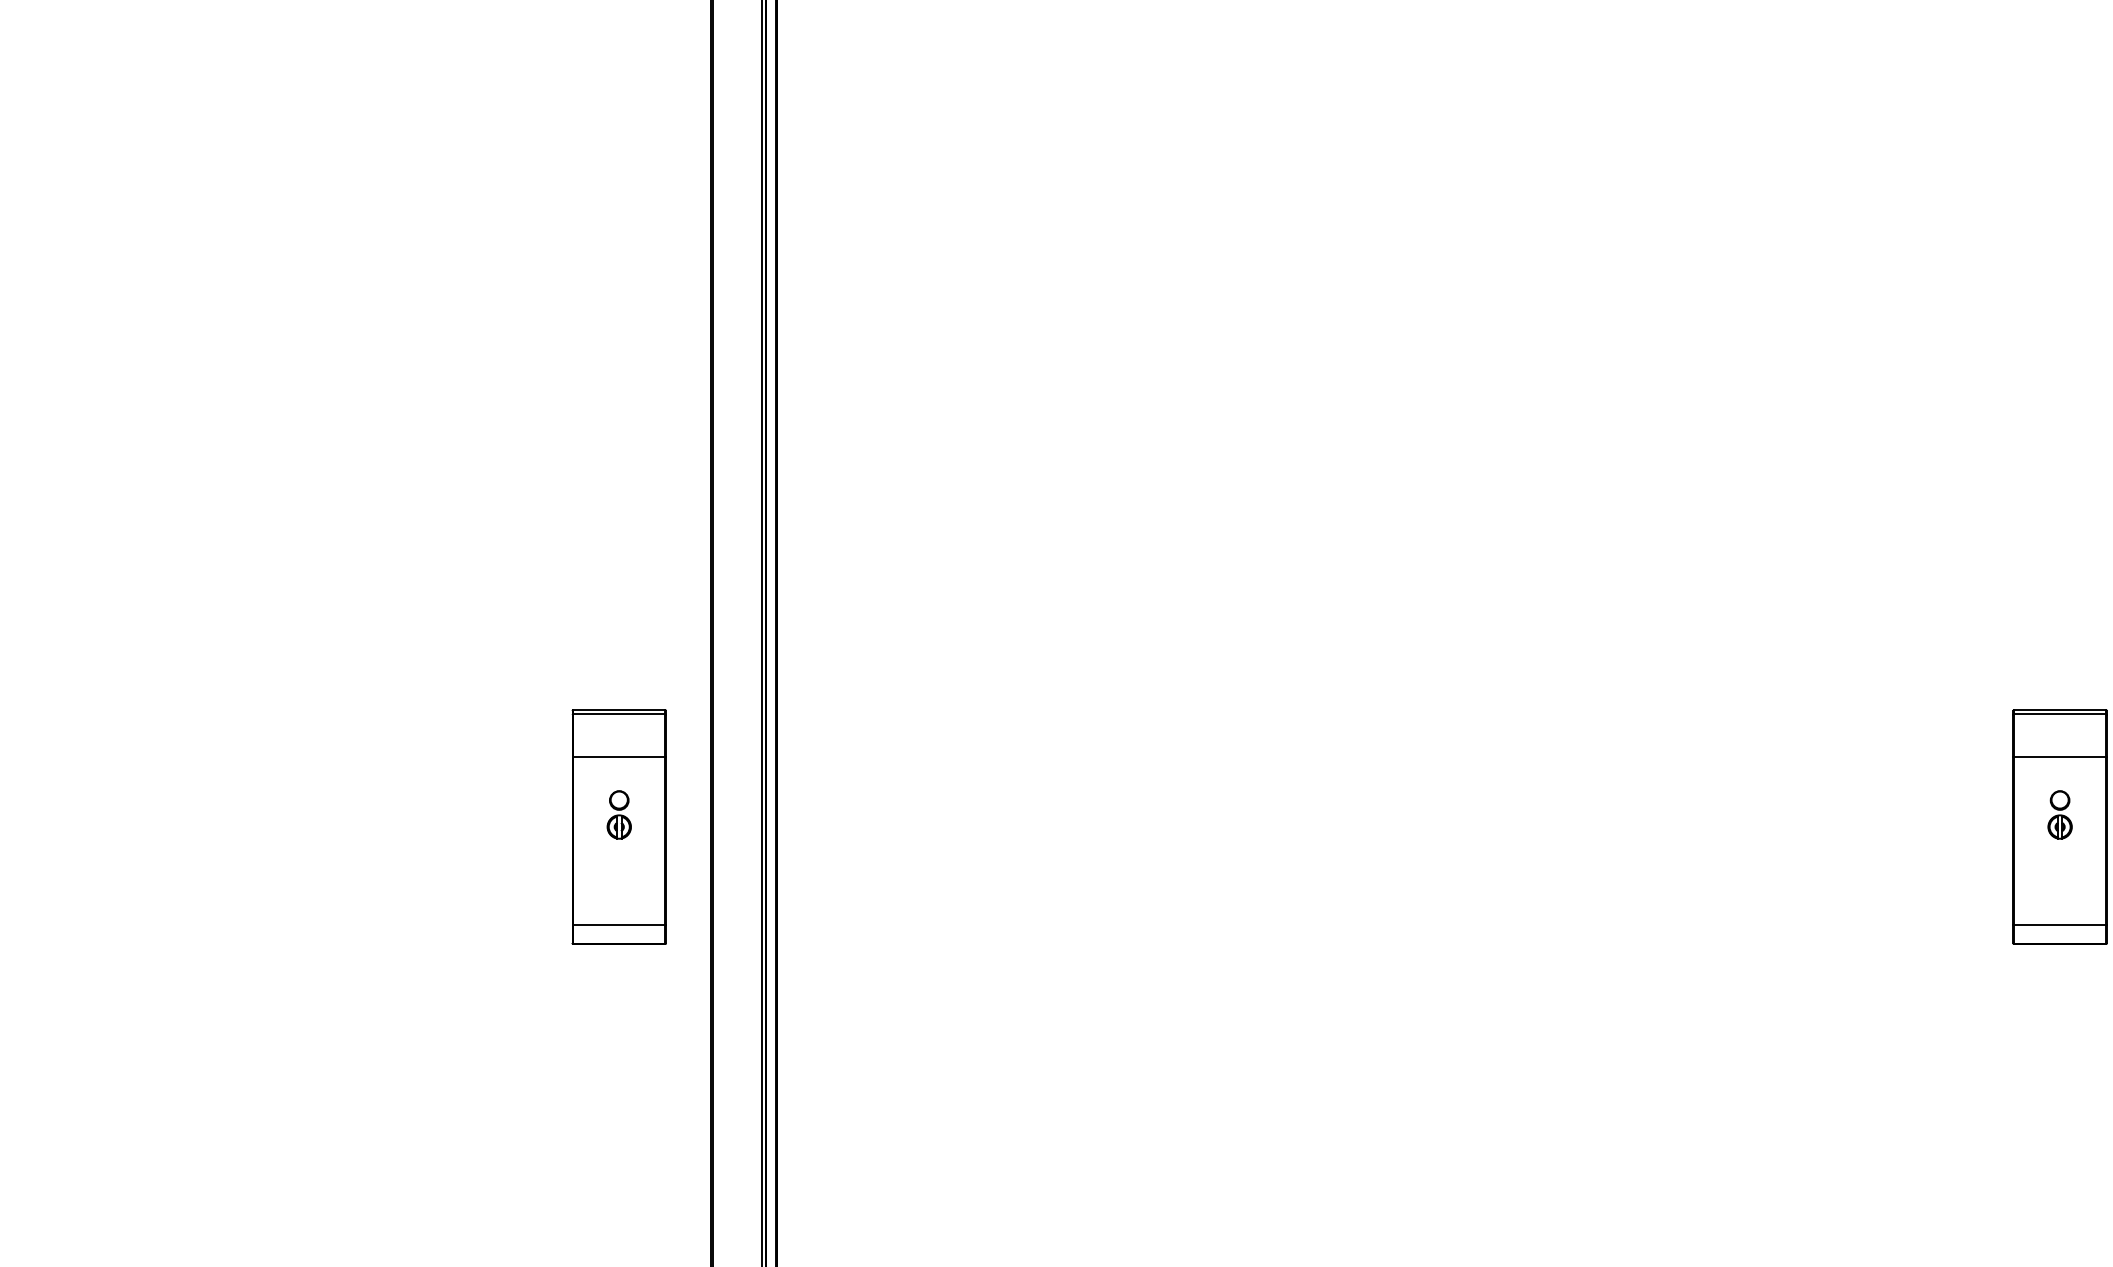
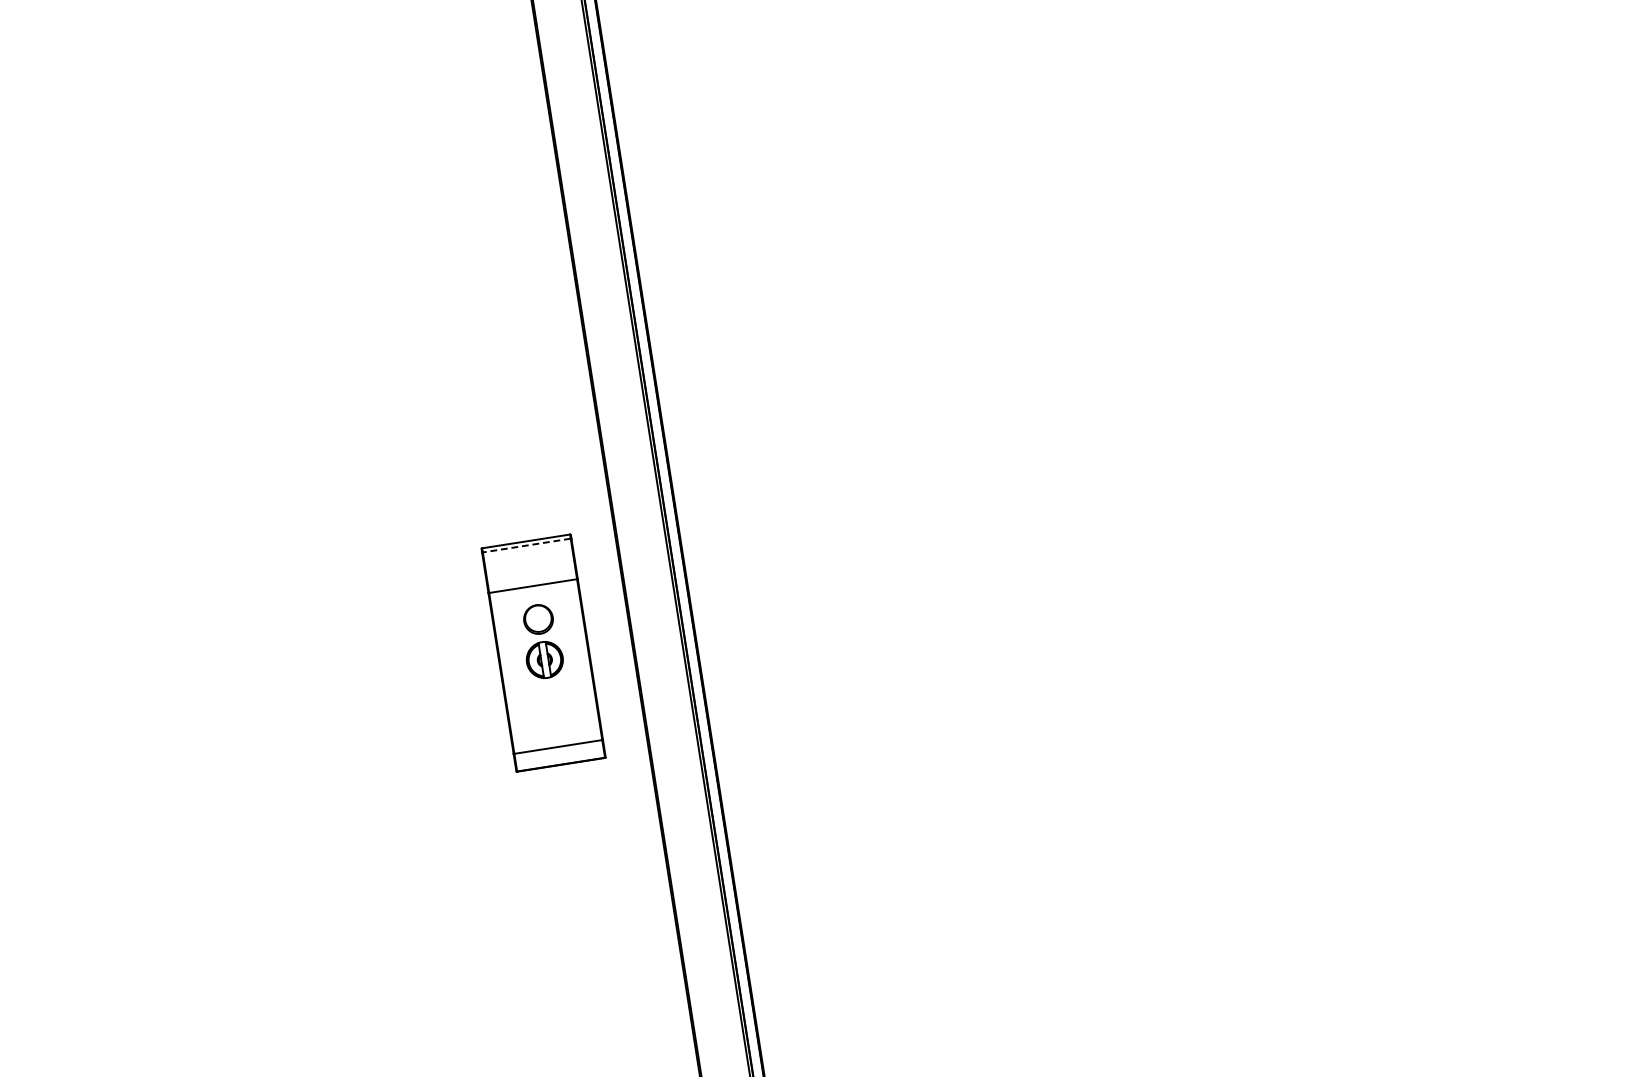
line: (619, 714) -> (527, 545), solid -> dashed
part: (618, 814) -> (541, 641), size x1.6

